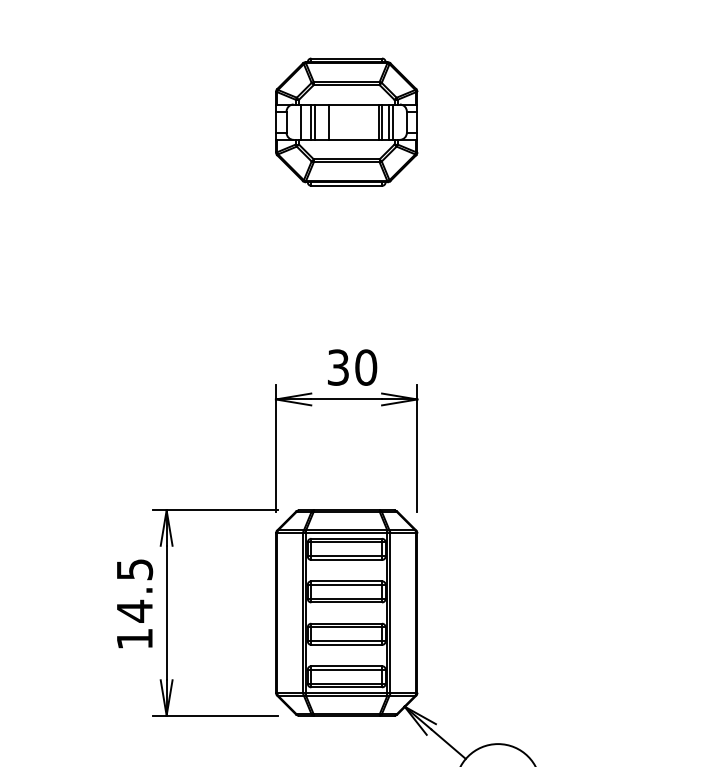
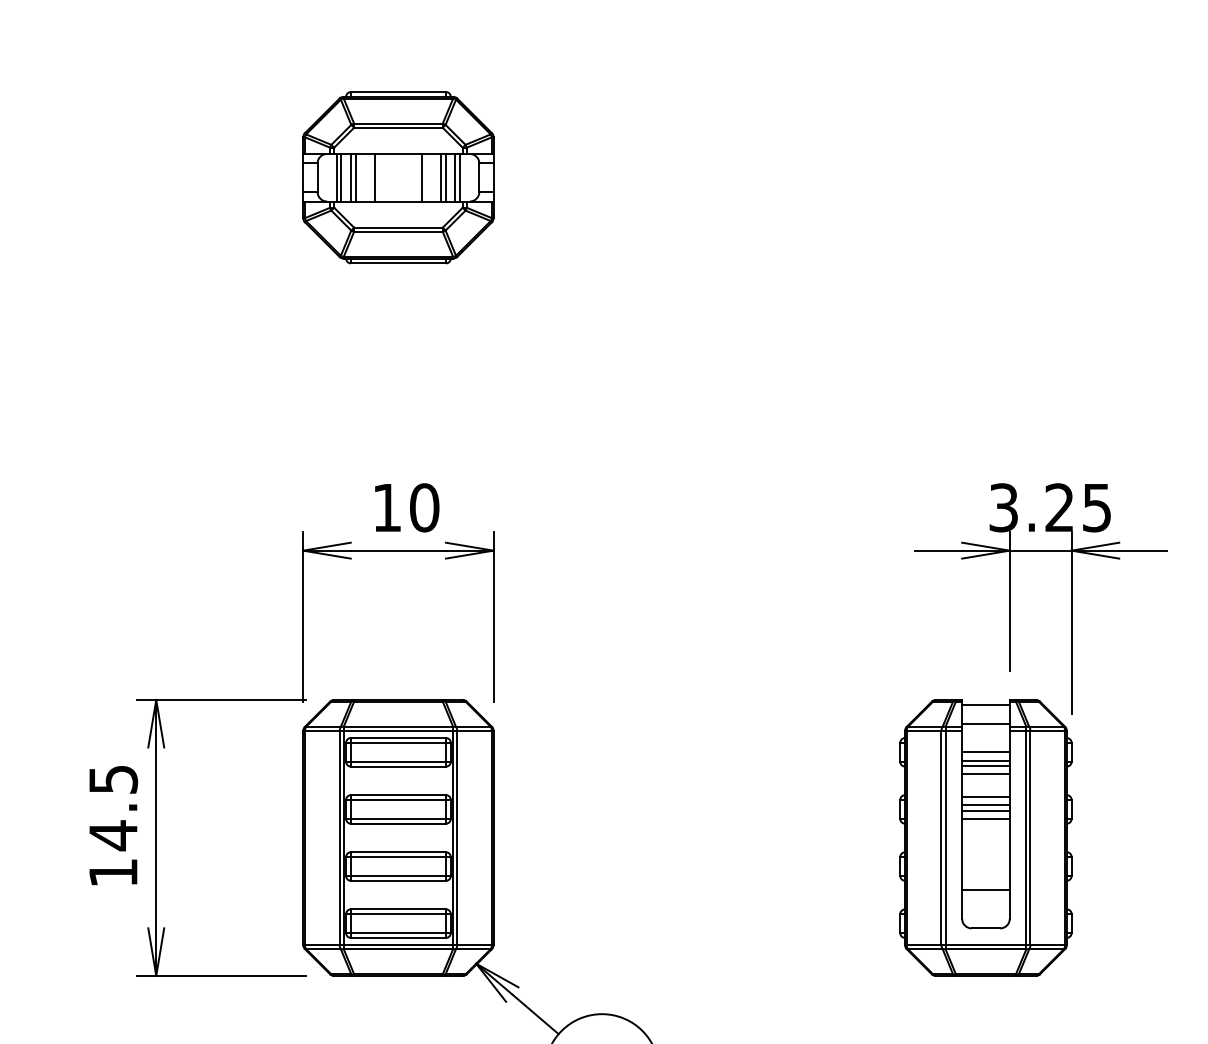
line: (304, 122) -> (341, 177), added
line: (364, 122) -> (422, 177), added
text: (338, 367) -> (387, 507), 30 -> 10

